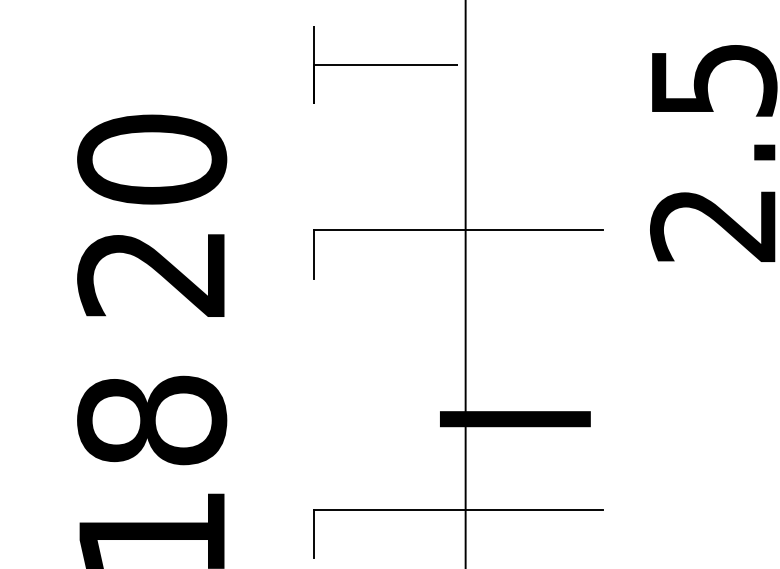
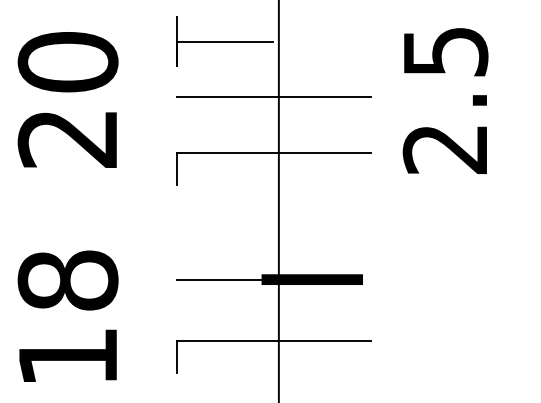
line: (457, 148) -> (273, 97), added
text: (151, 215) -> (67, 99), moved
line: (384, 418) -> (224, 279), added

